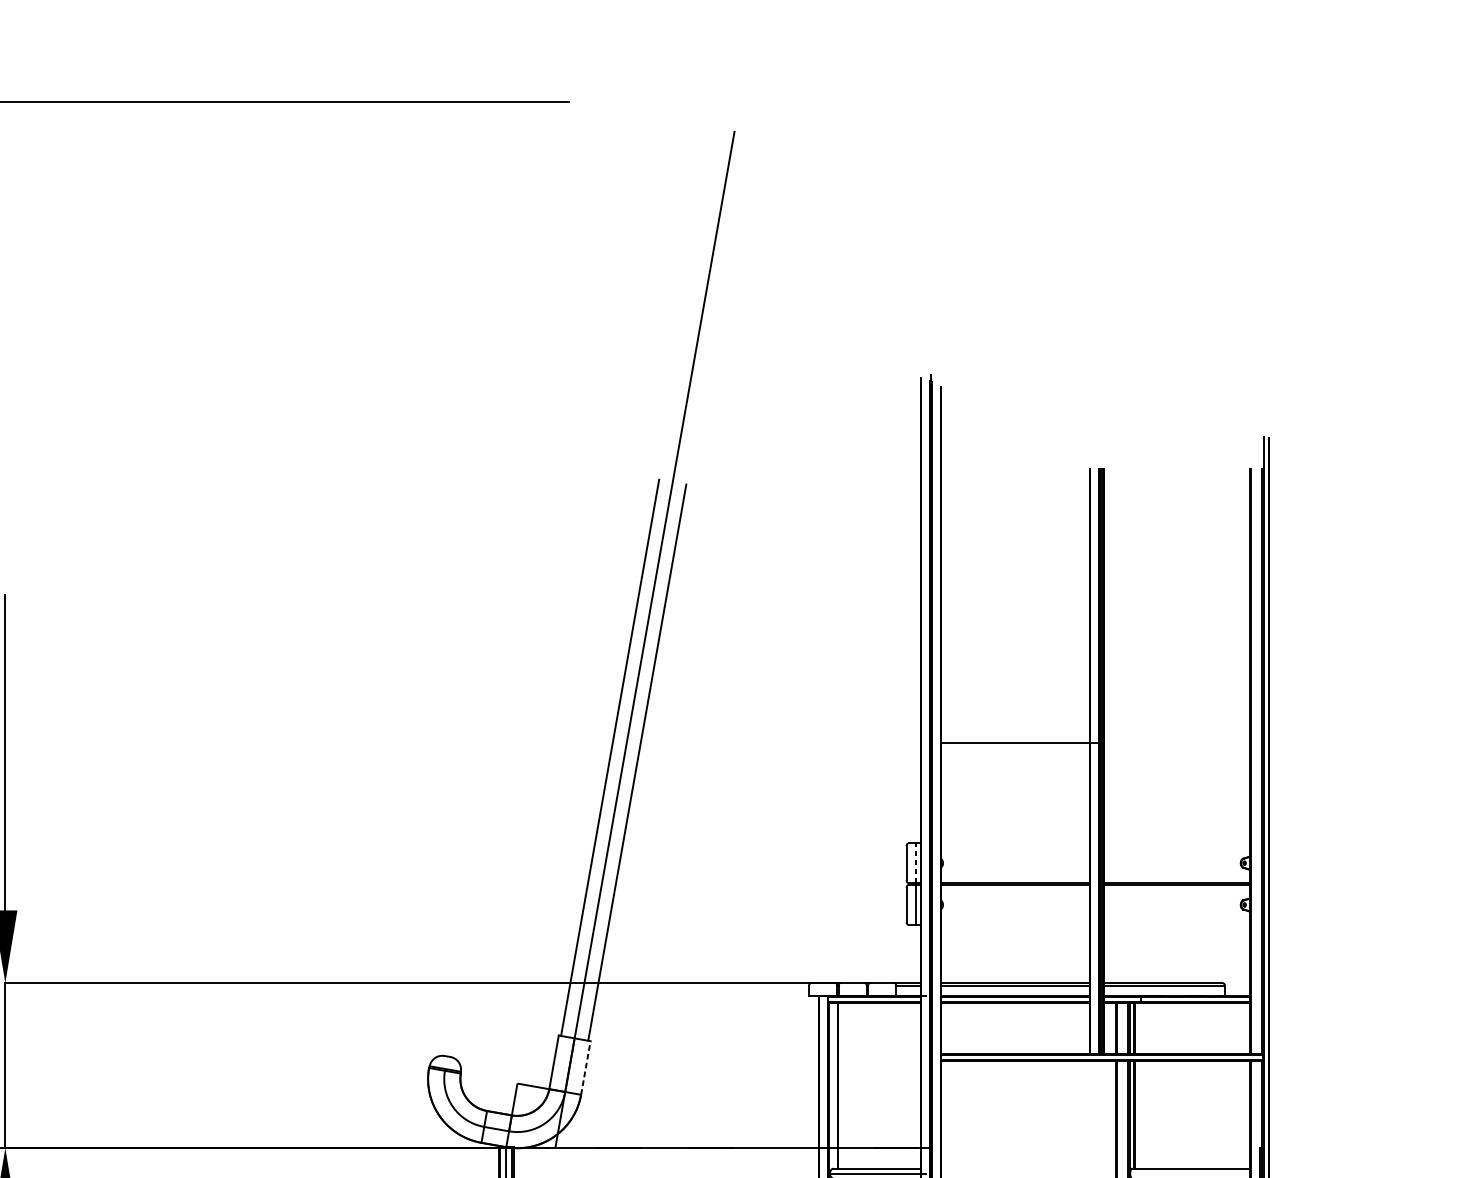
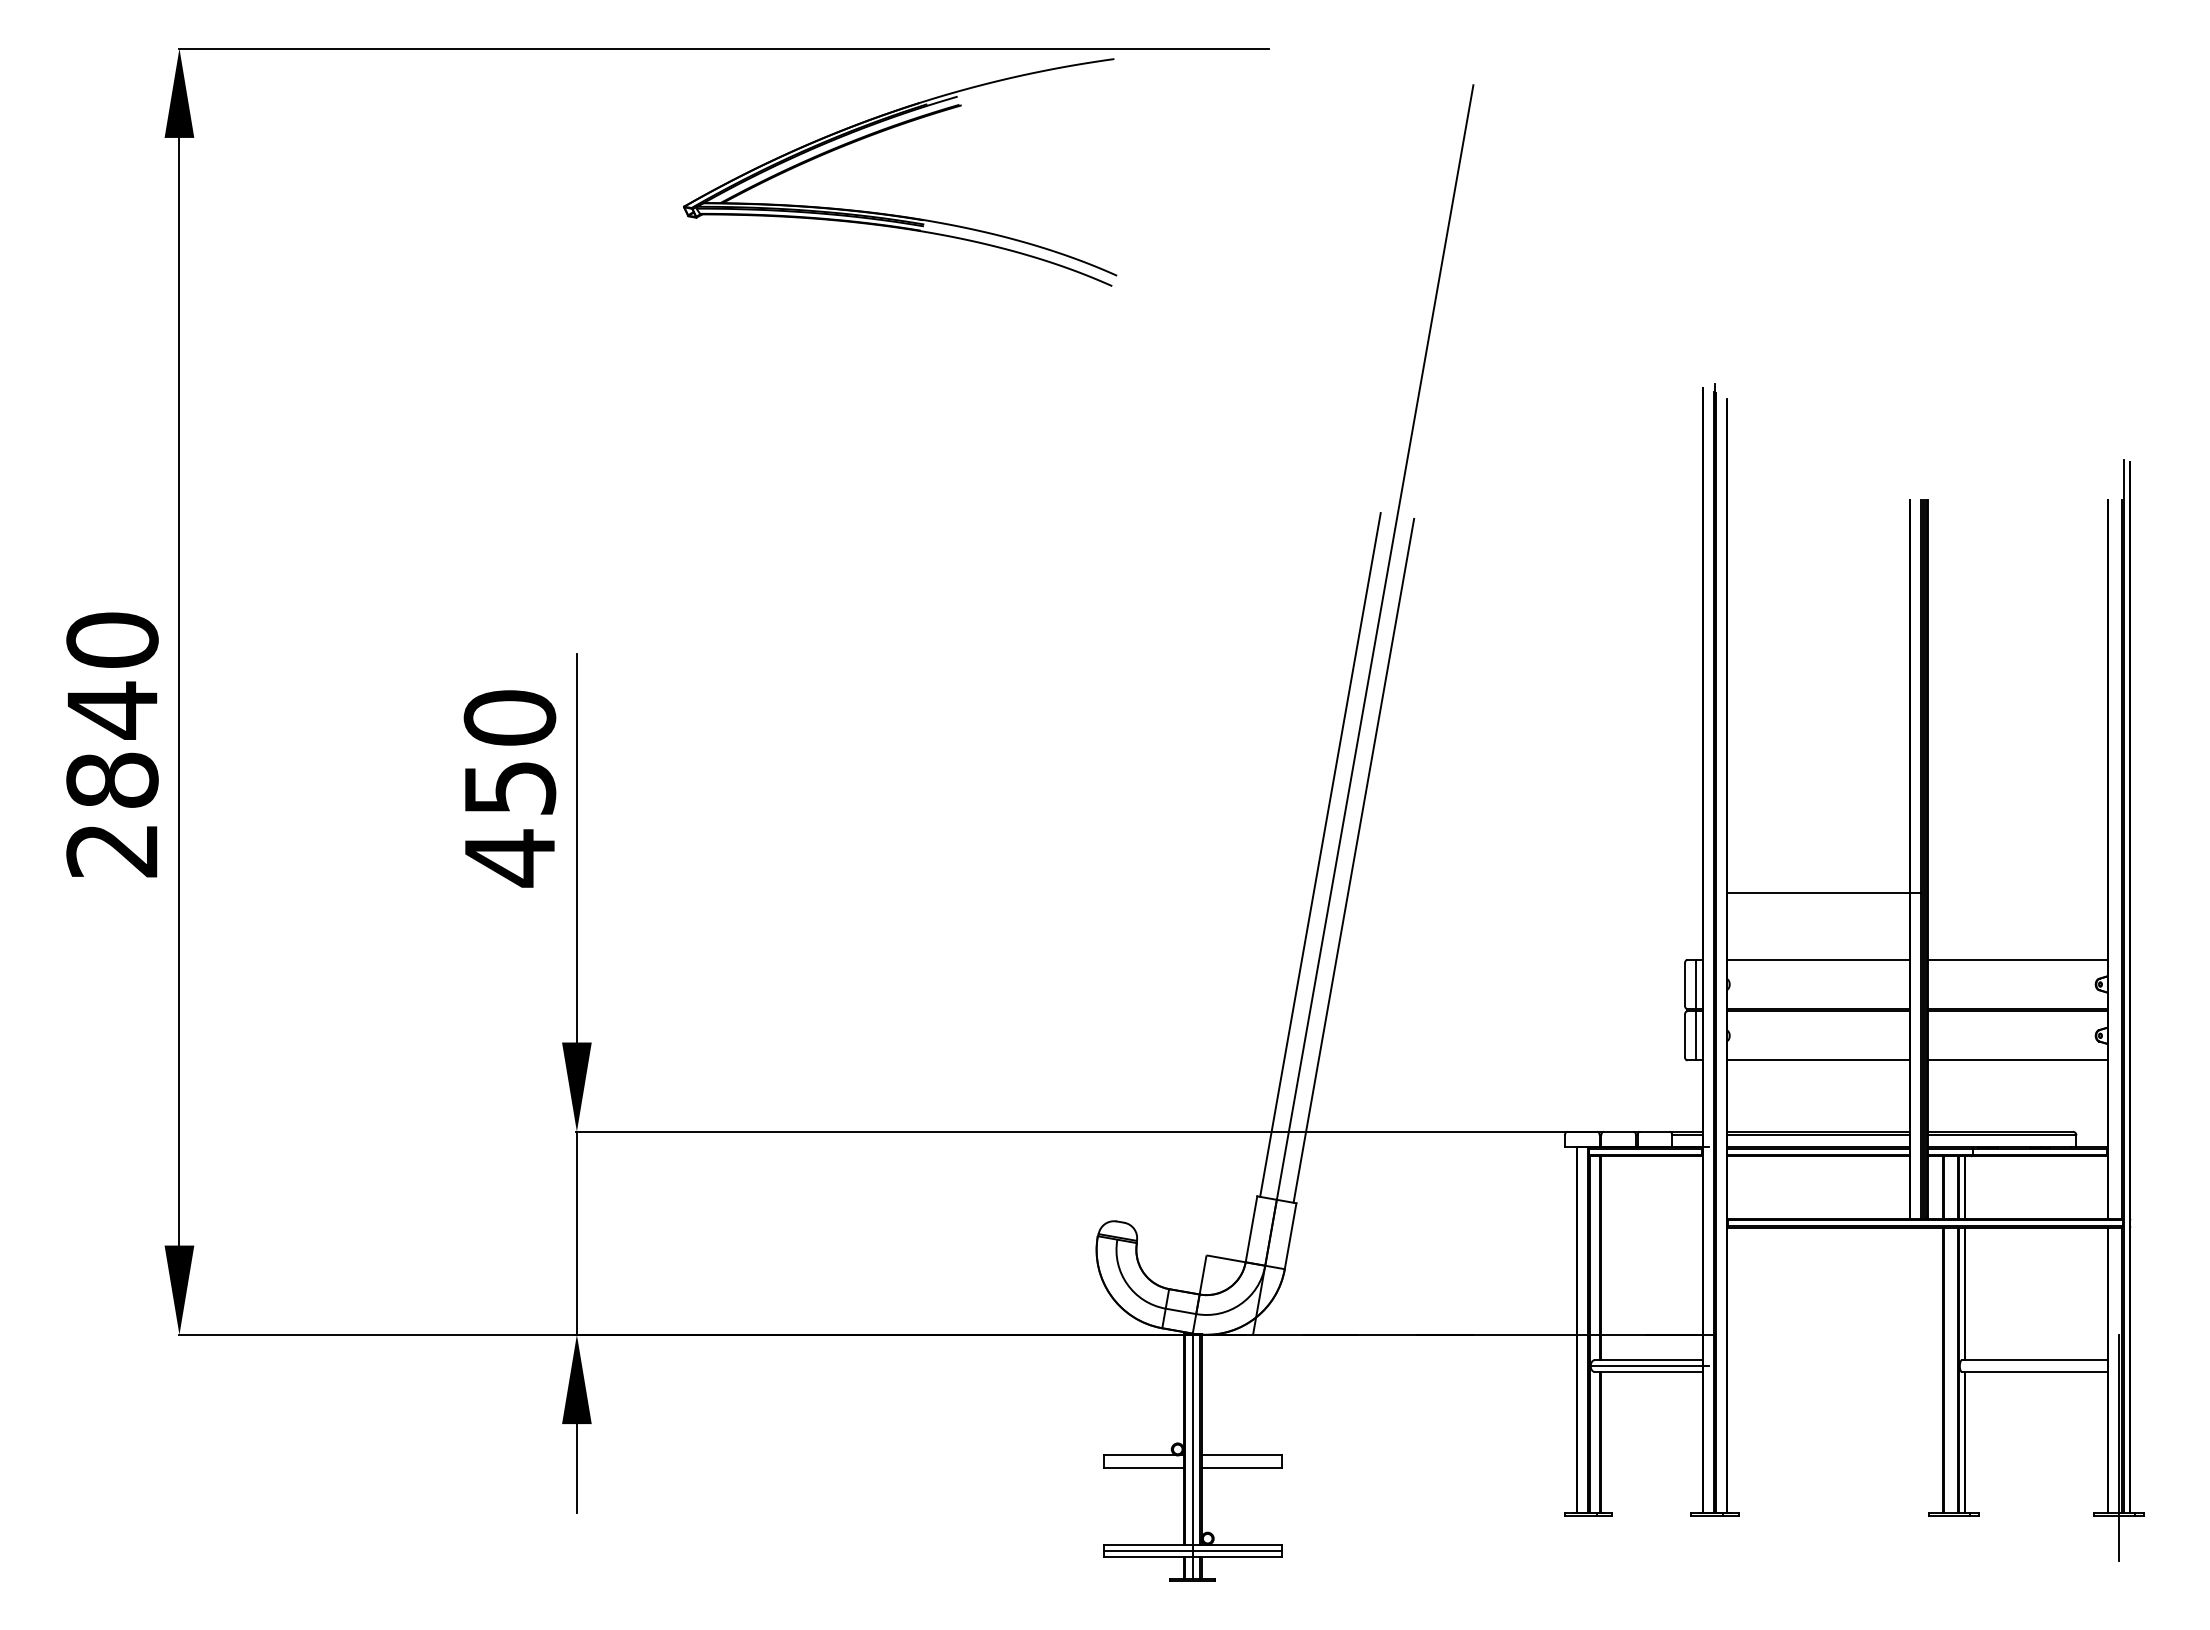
part: (264, 236) -> (895, 214), added
line: (1020, 743) -> (1824, 893), moved
line: (1014, 842) -> (1817, 959), added
line: (1177, 842) -> (2017, 959), added
line: (915, 863) -> (1695, 984), dashed -> solid
line: (1014, 925) -> (1817, 1060), added
line: (1177, 925) -> (2017, 1060), added
line: (585, 1067) -> (1290, 1235), dashed -> solid

